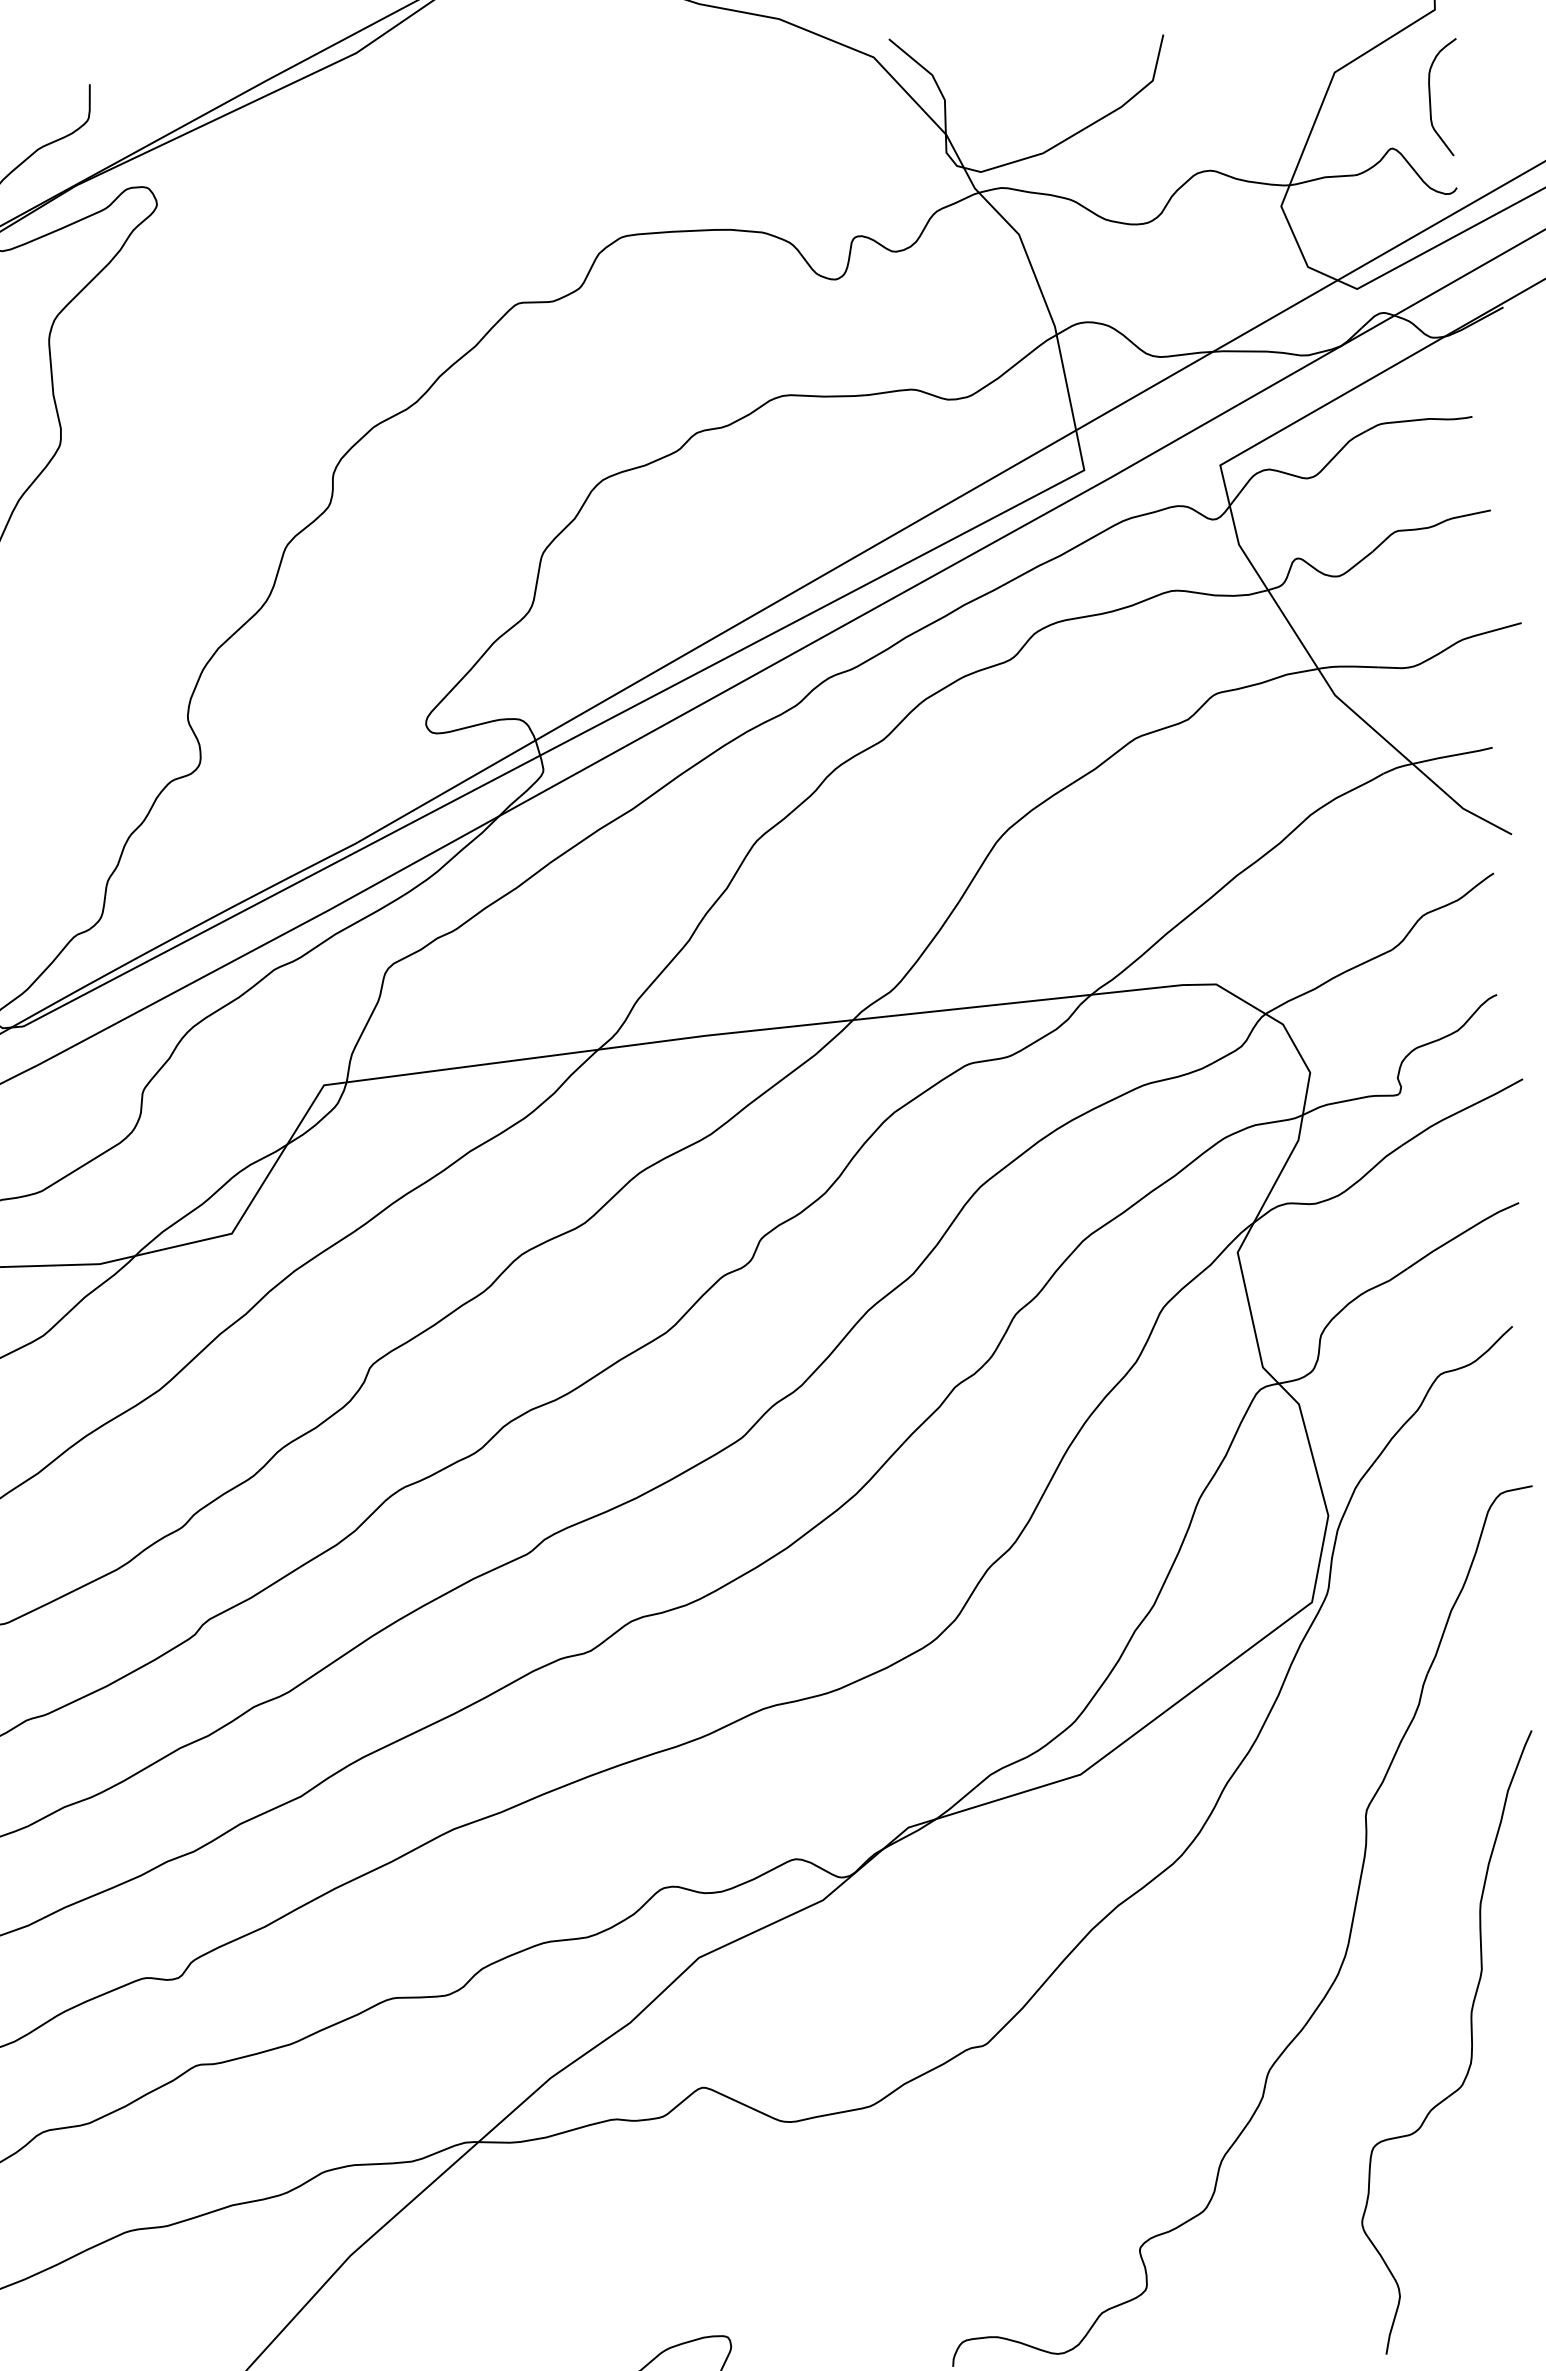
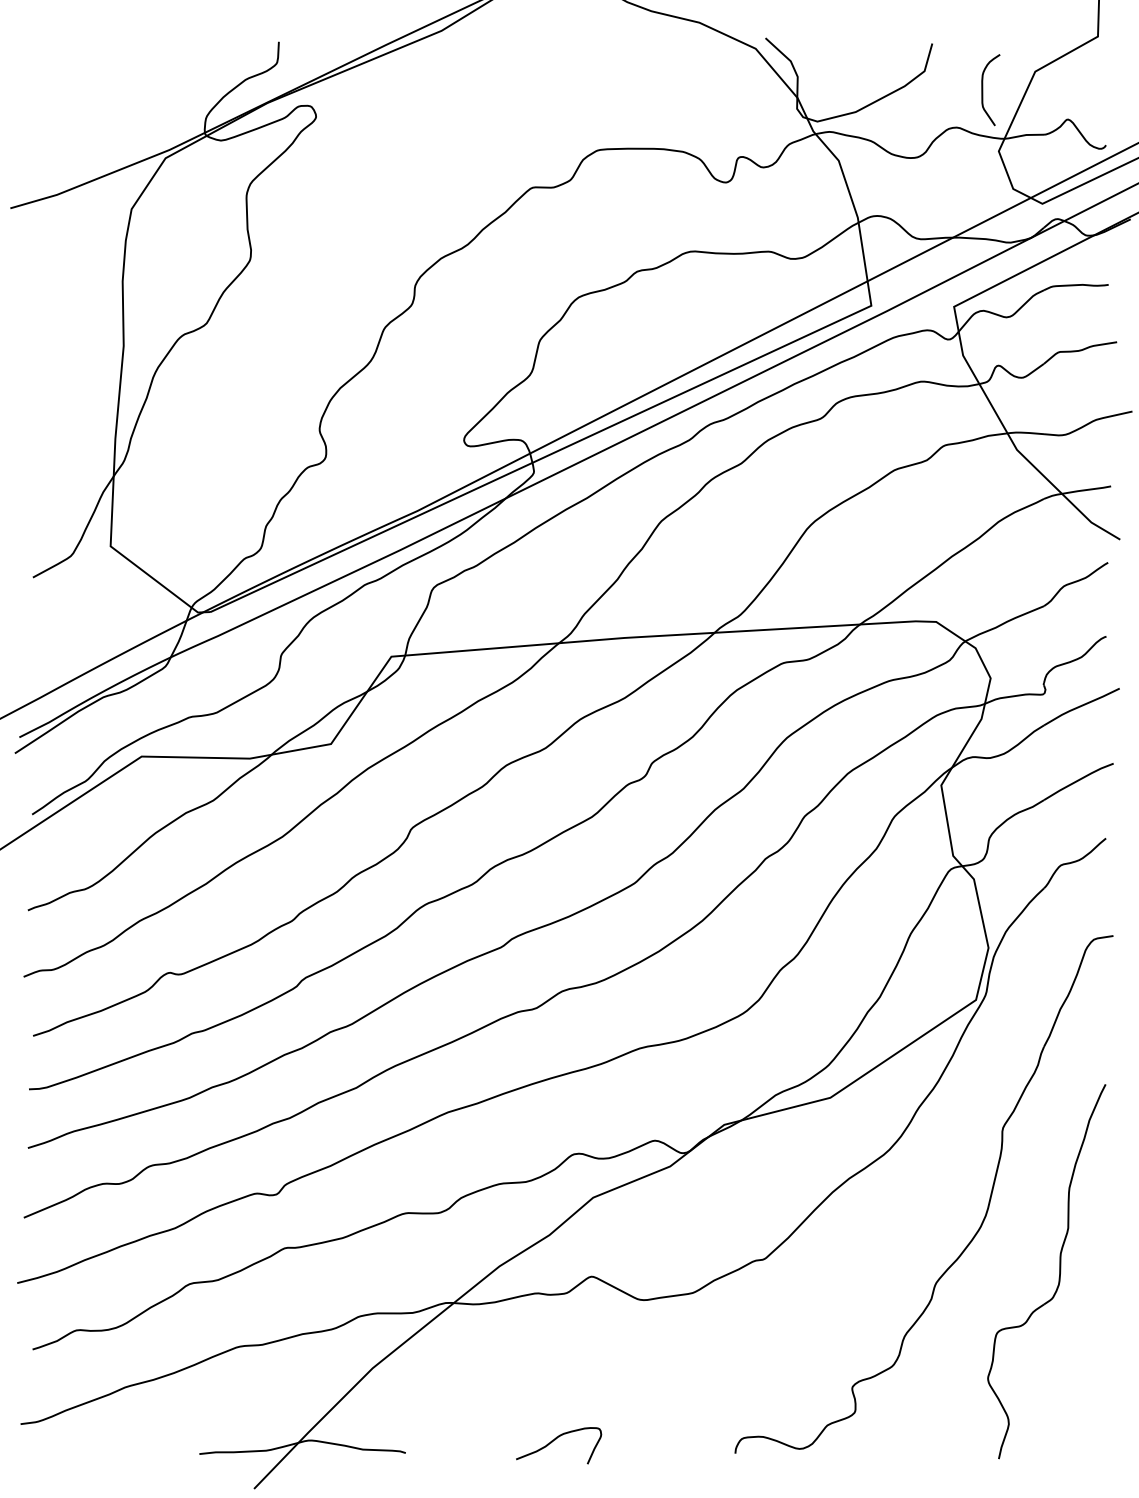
curve: (1431, 98) -> (983, 90), moved

